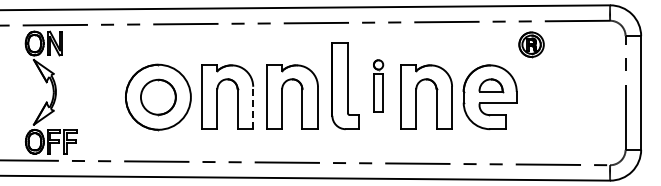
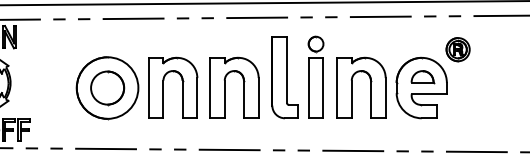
part: (531, 44) -> (458, 49), moved
part: (378, 85) -> (316, 76), size x1.67
line: (253, 107) -> (197, 97), dashed -> solid

